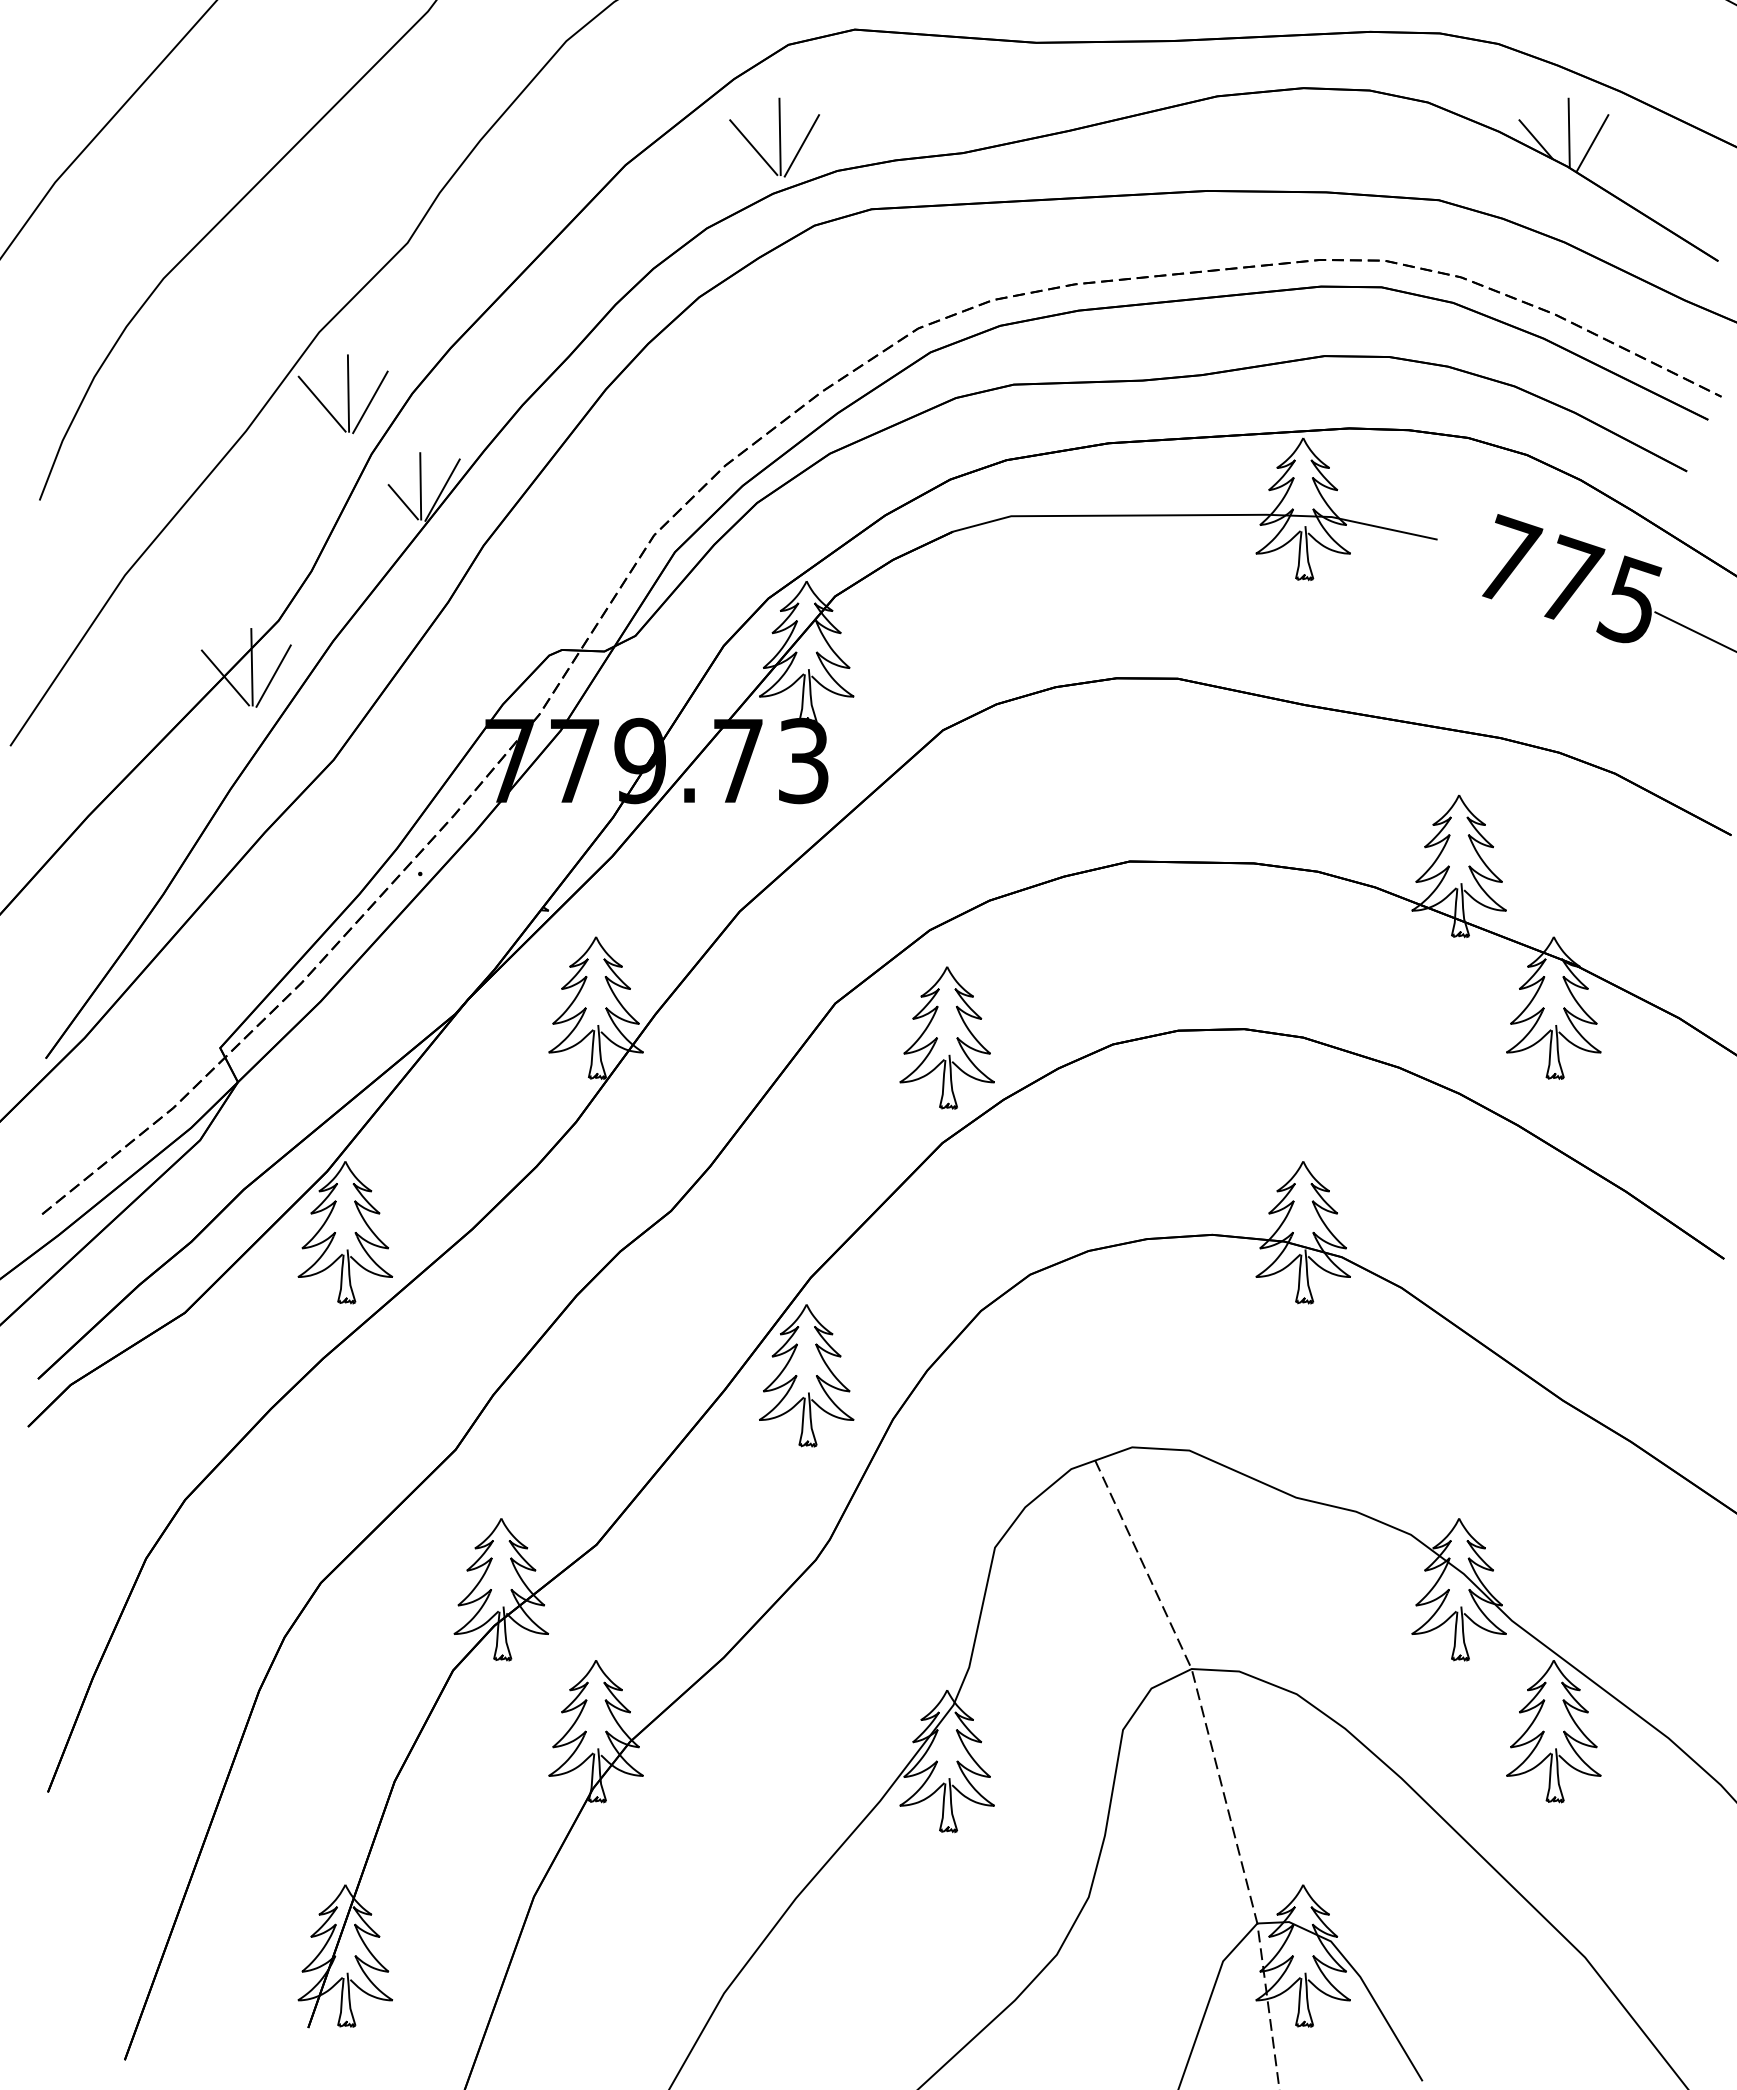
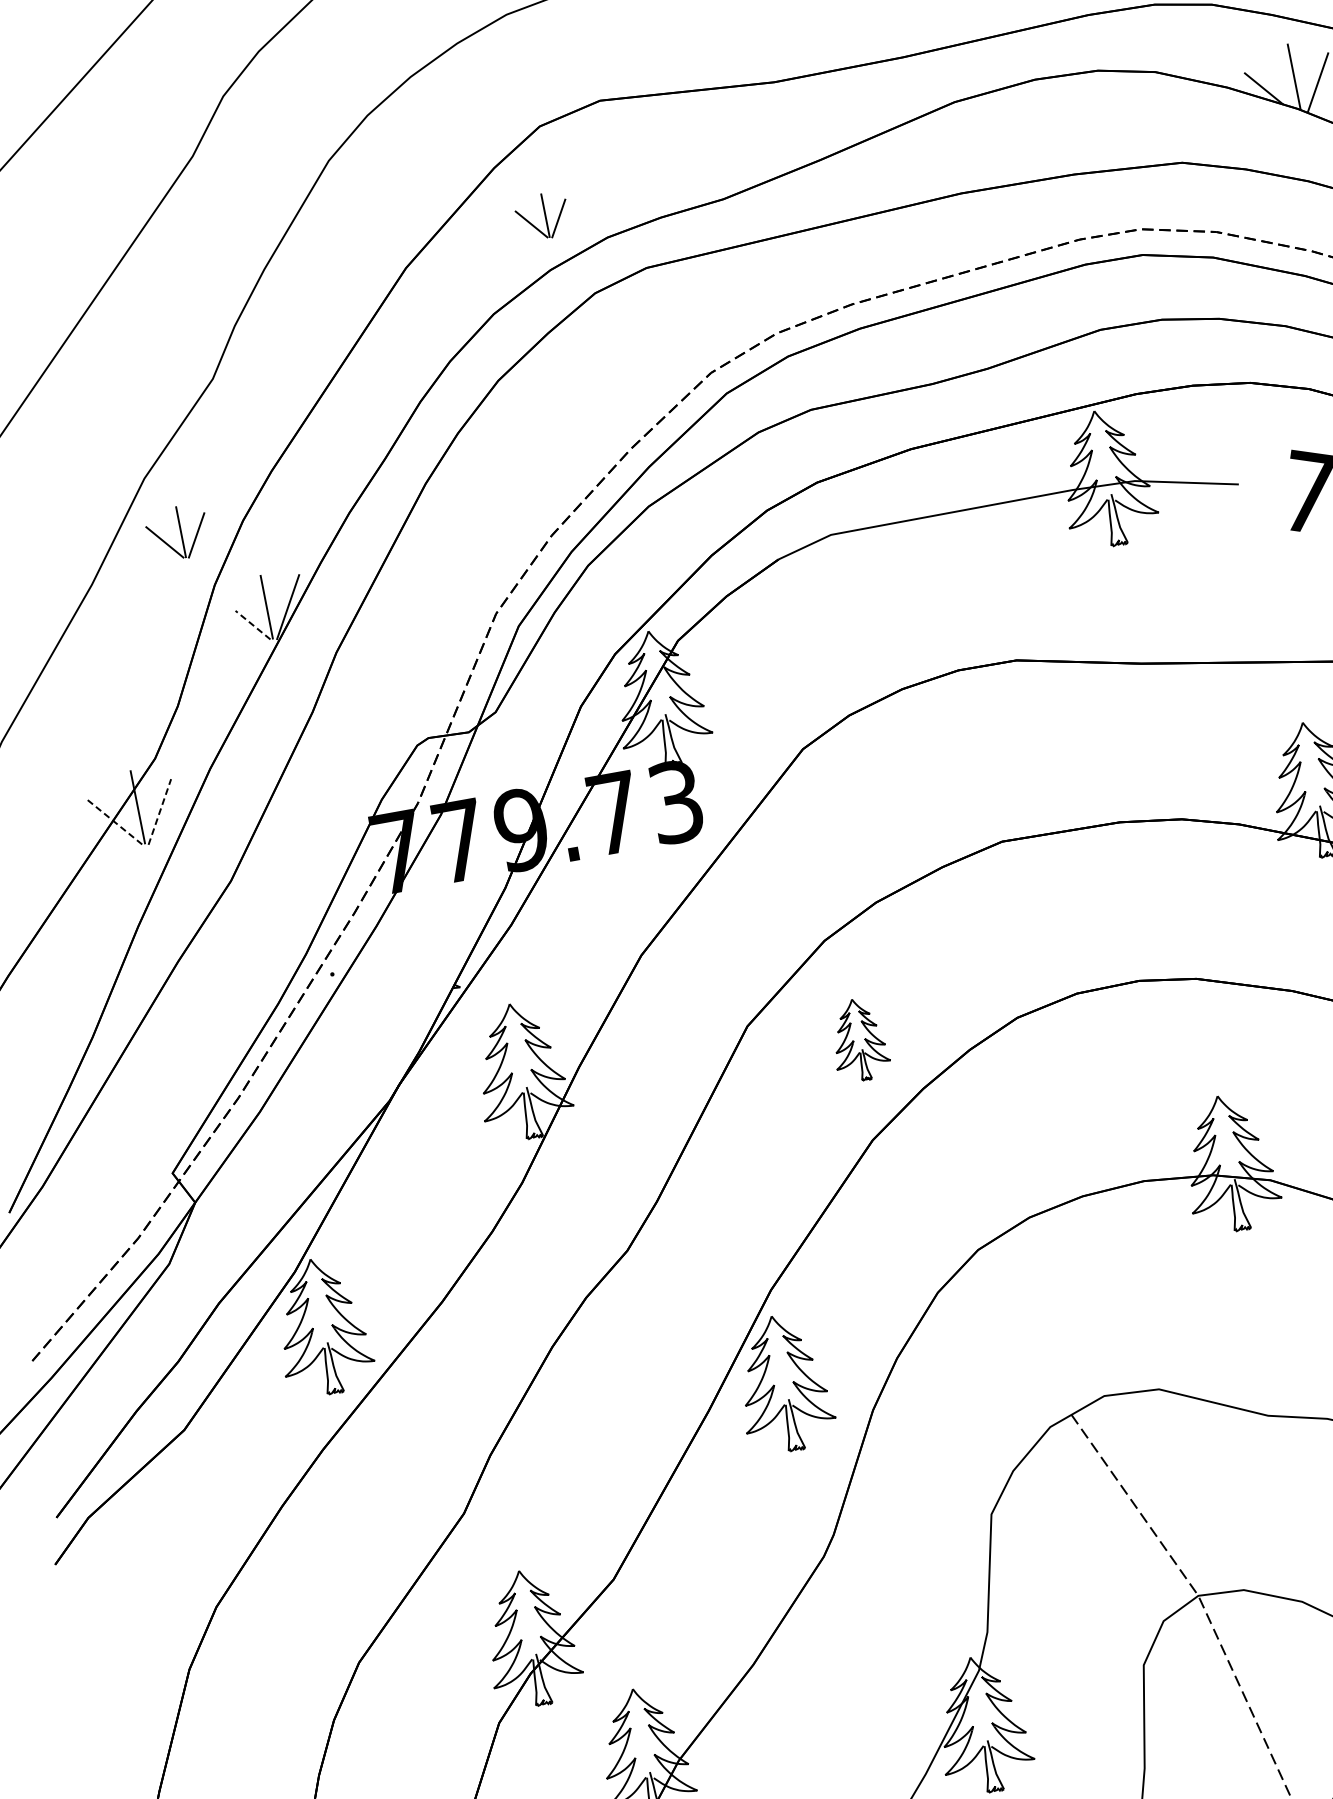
part: (774, 137) -> (542, 216), size x0.6
part: (342, 394) -> (177, 533), size x0.7
line: (403, 501) -> (253, 624), solid -> dashed
line: (273, 675) -> (159, 811), solid -> dashed
line: (225, 677) -> (114, 821), solid -> dashed
part: (946, 1037) -> (858, 1039), size x0.6

